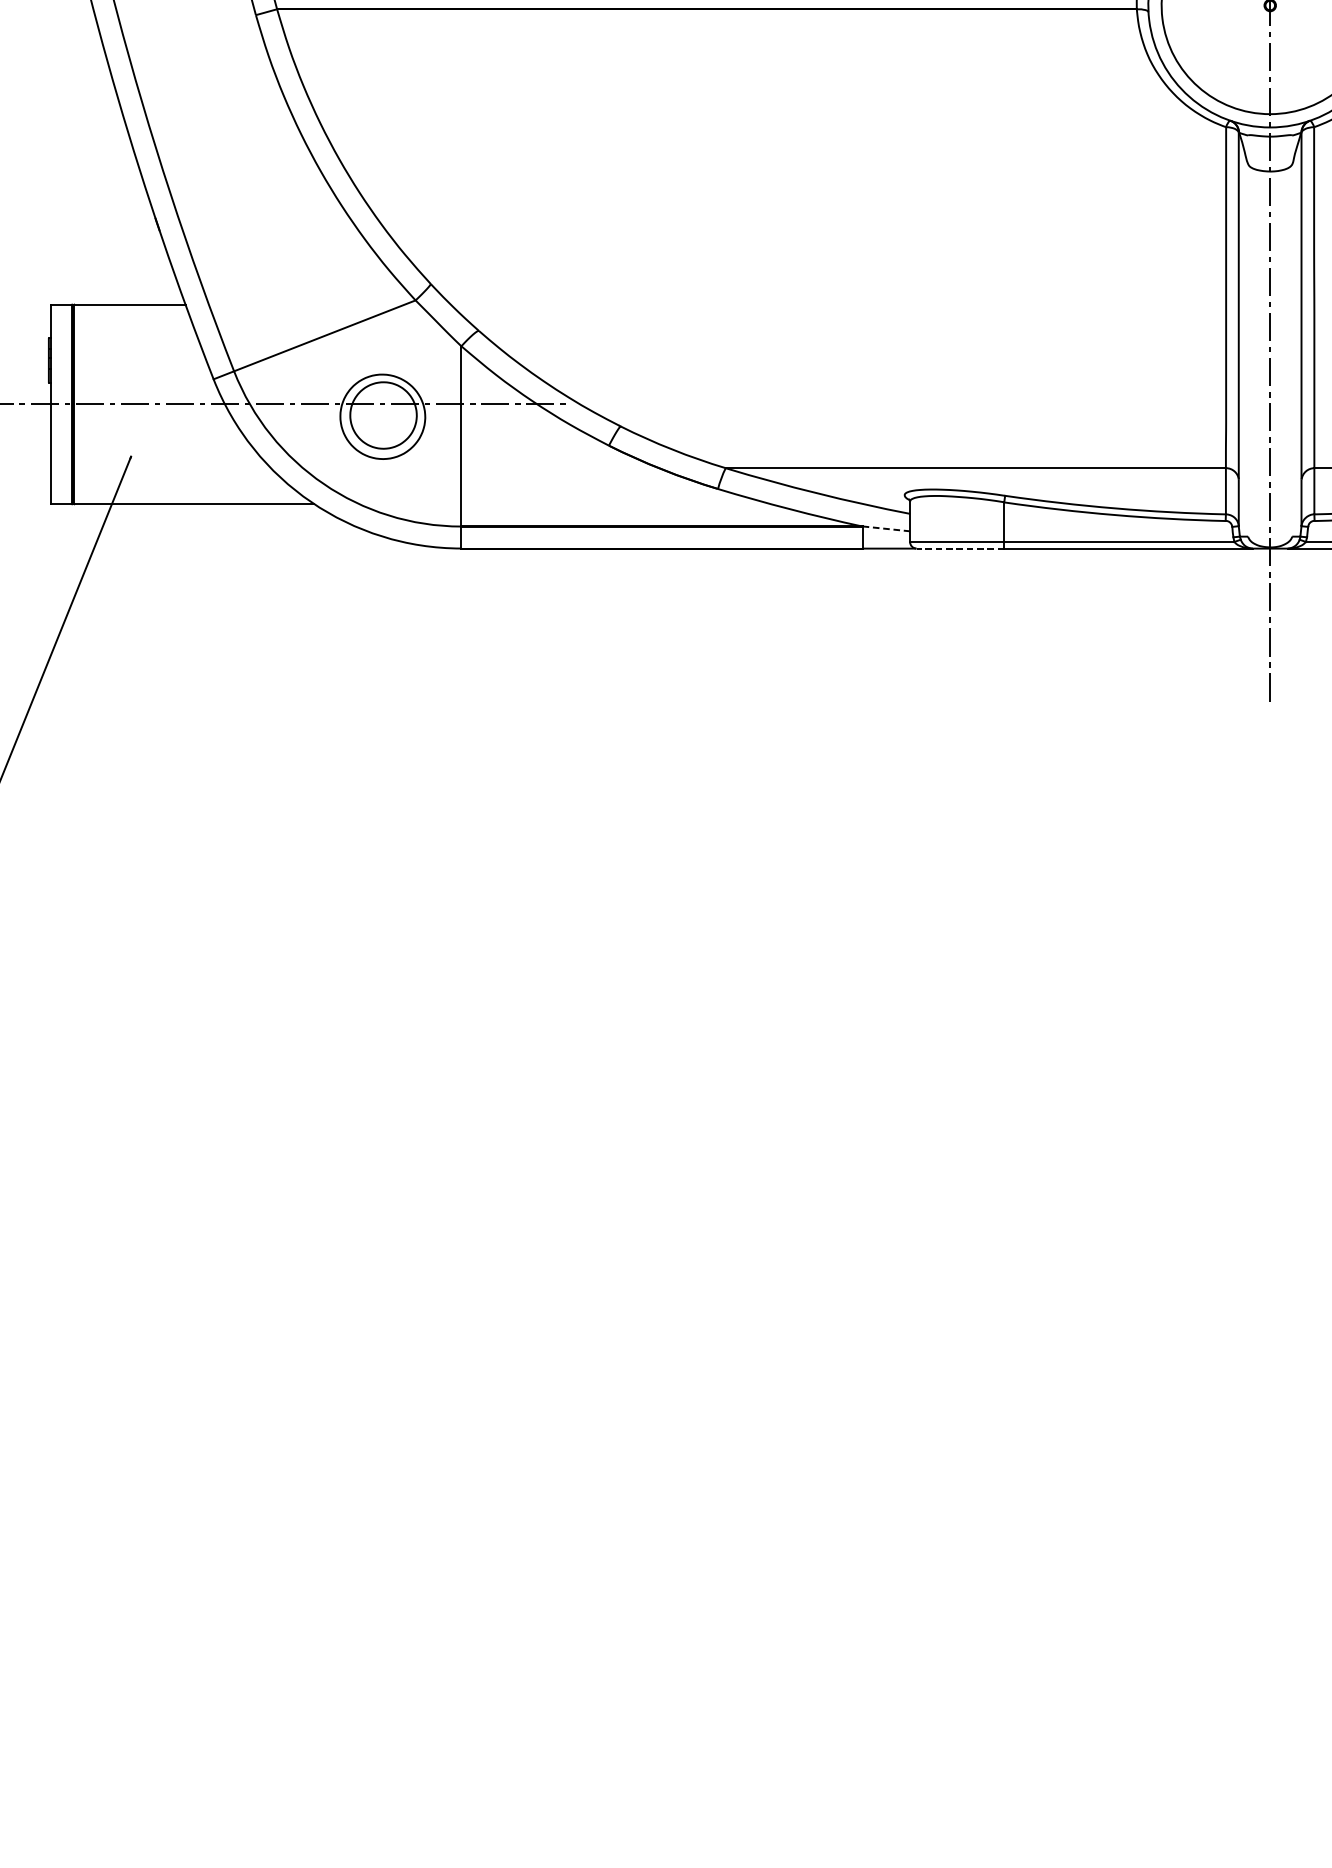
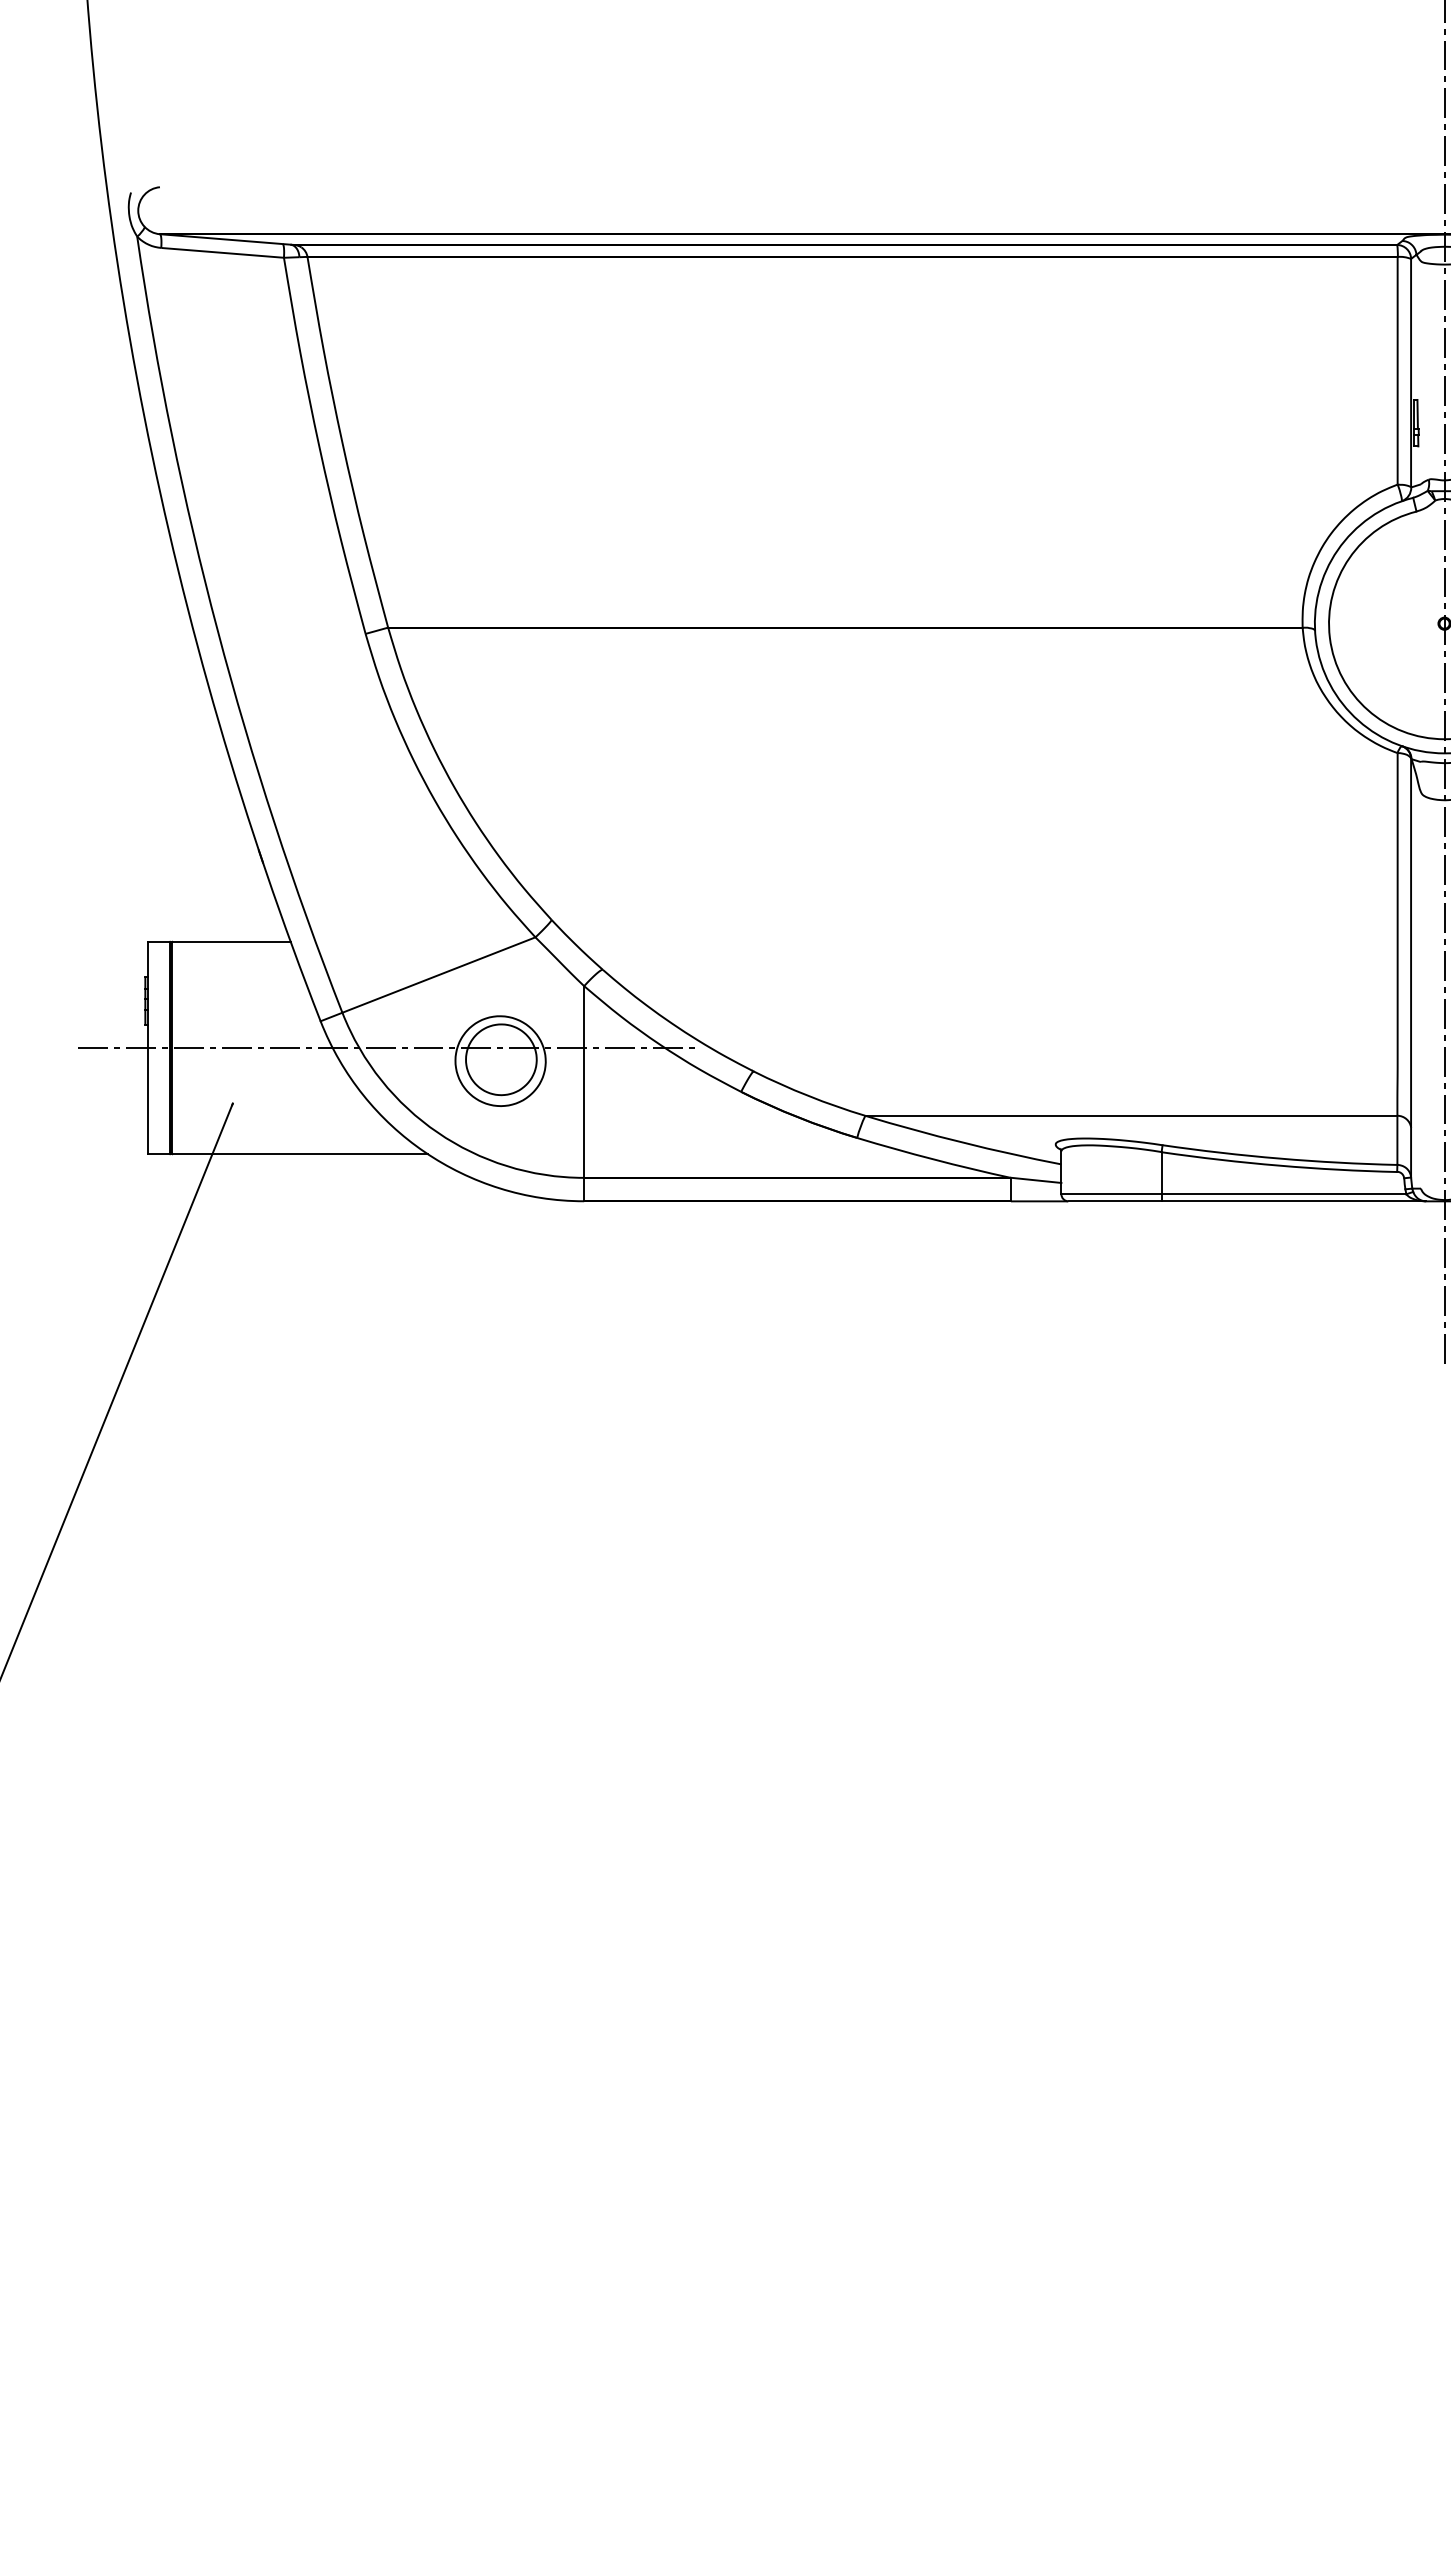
line: (886, 529) -> (1036, 1180), dashed -> solid
line: (960, 548) -> (1115, 1201), dashed -> solid

